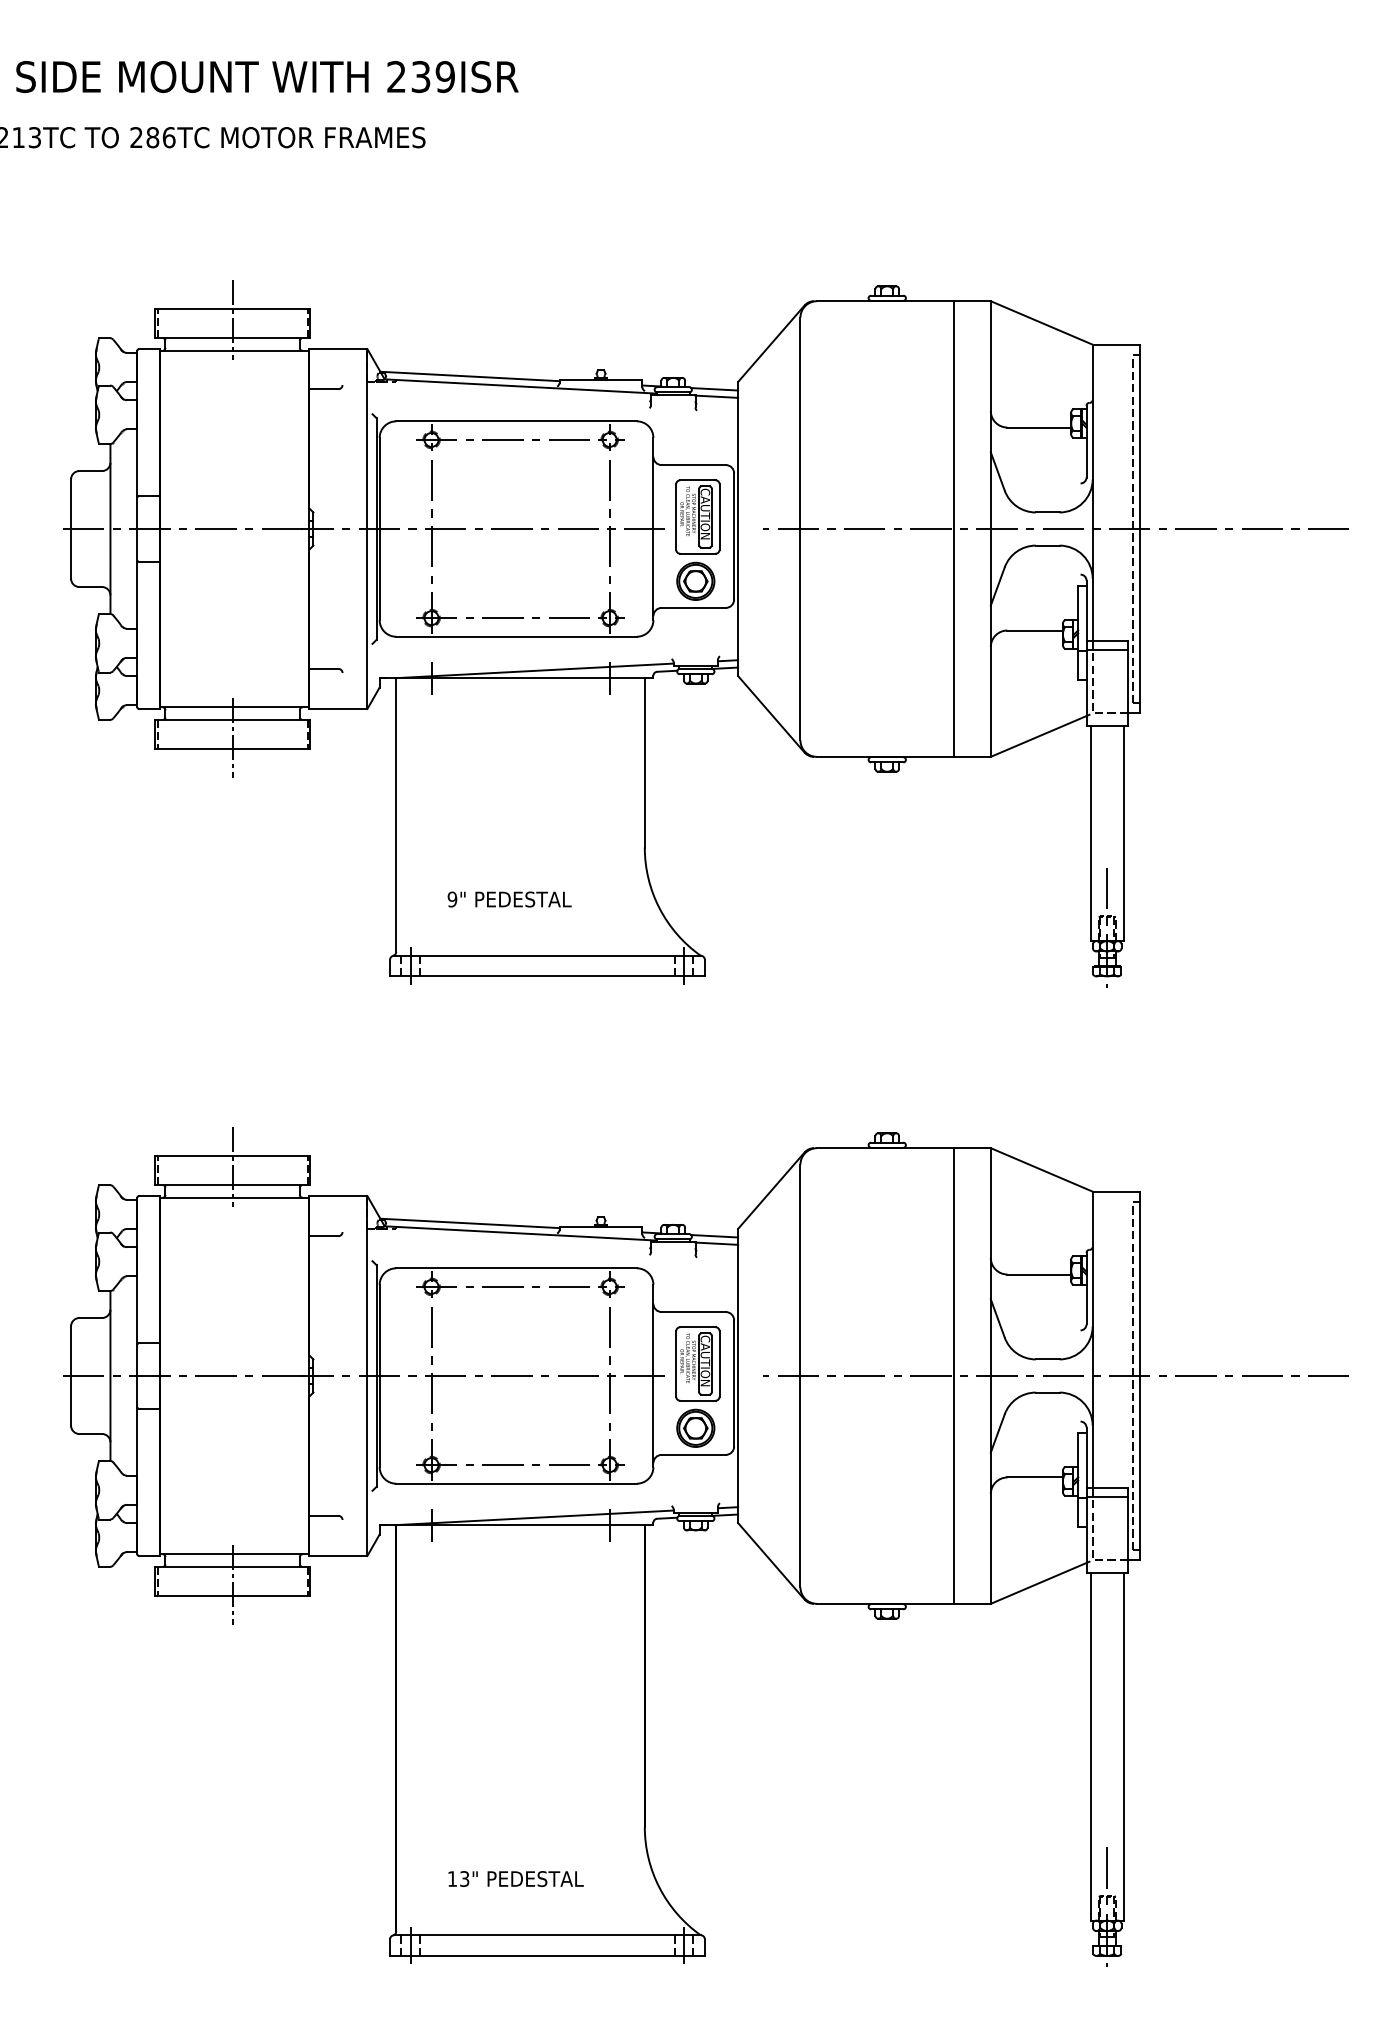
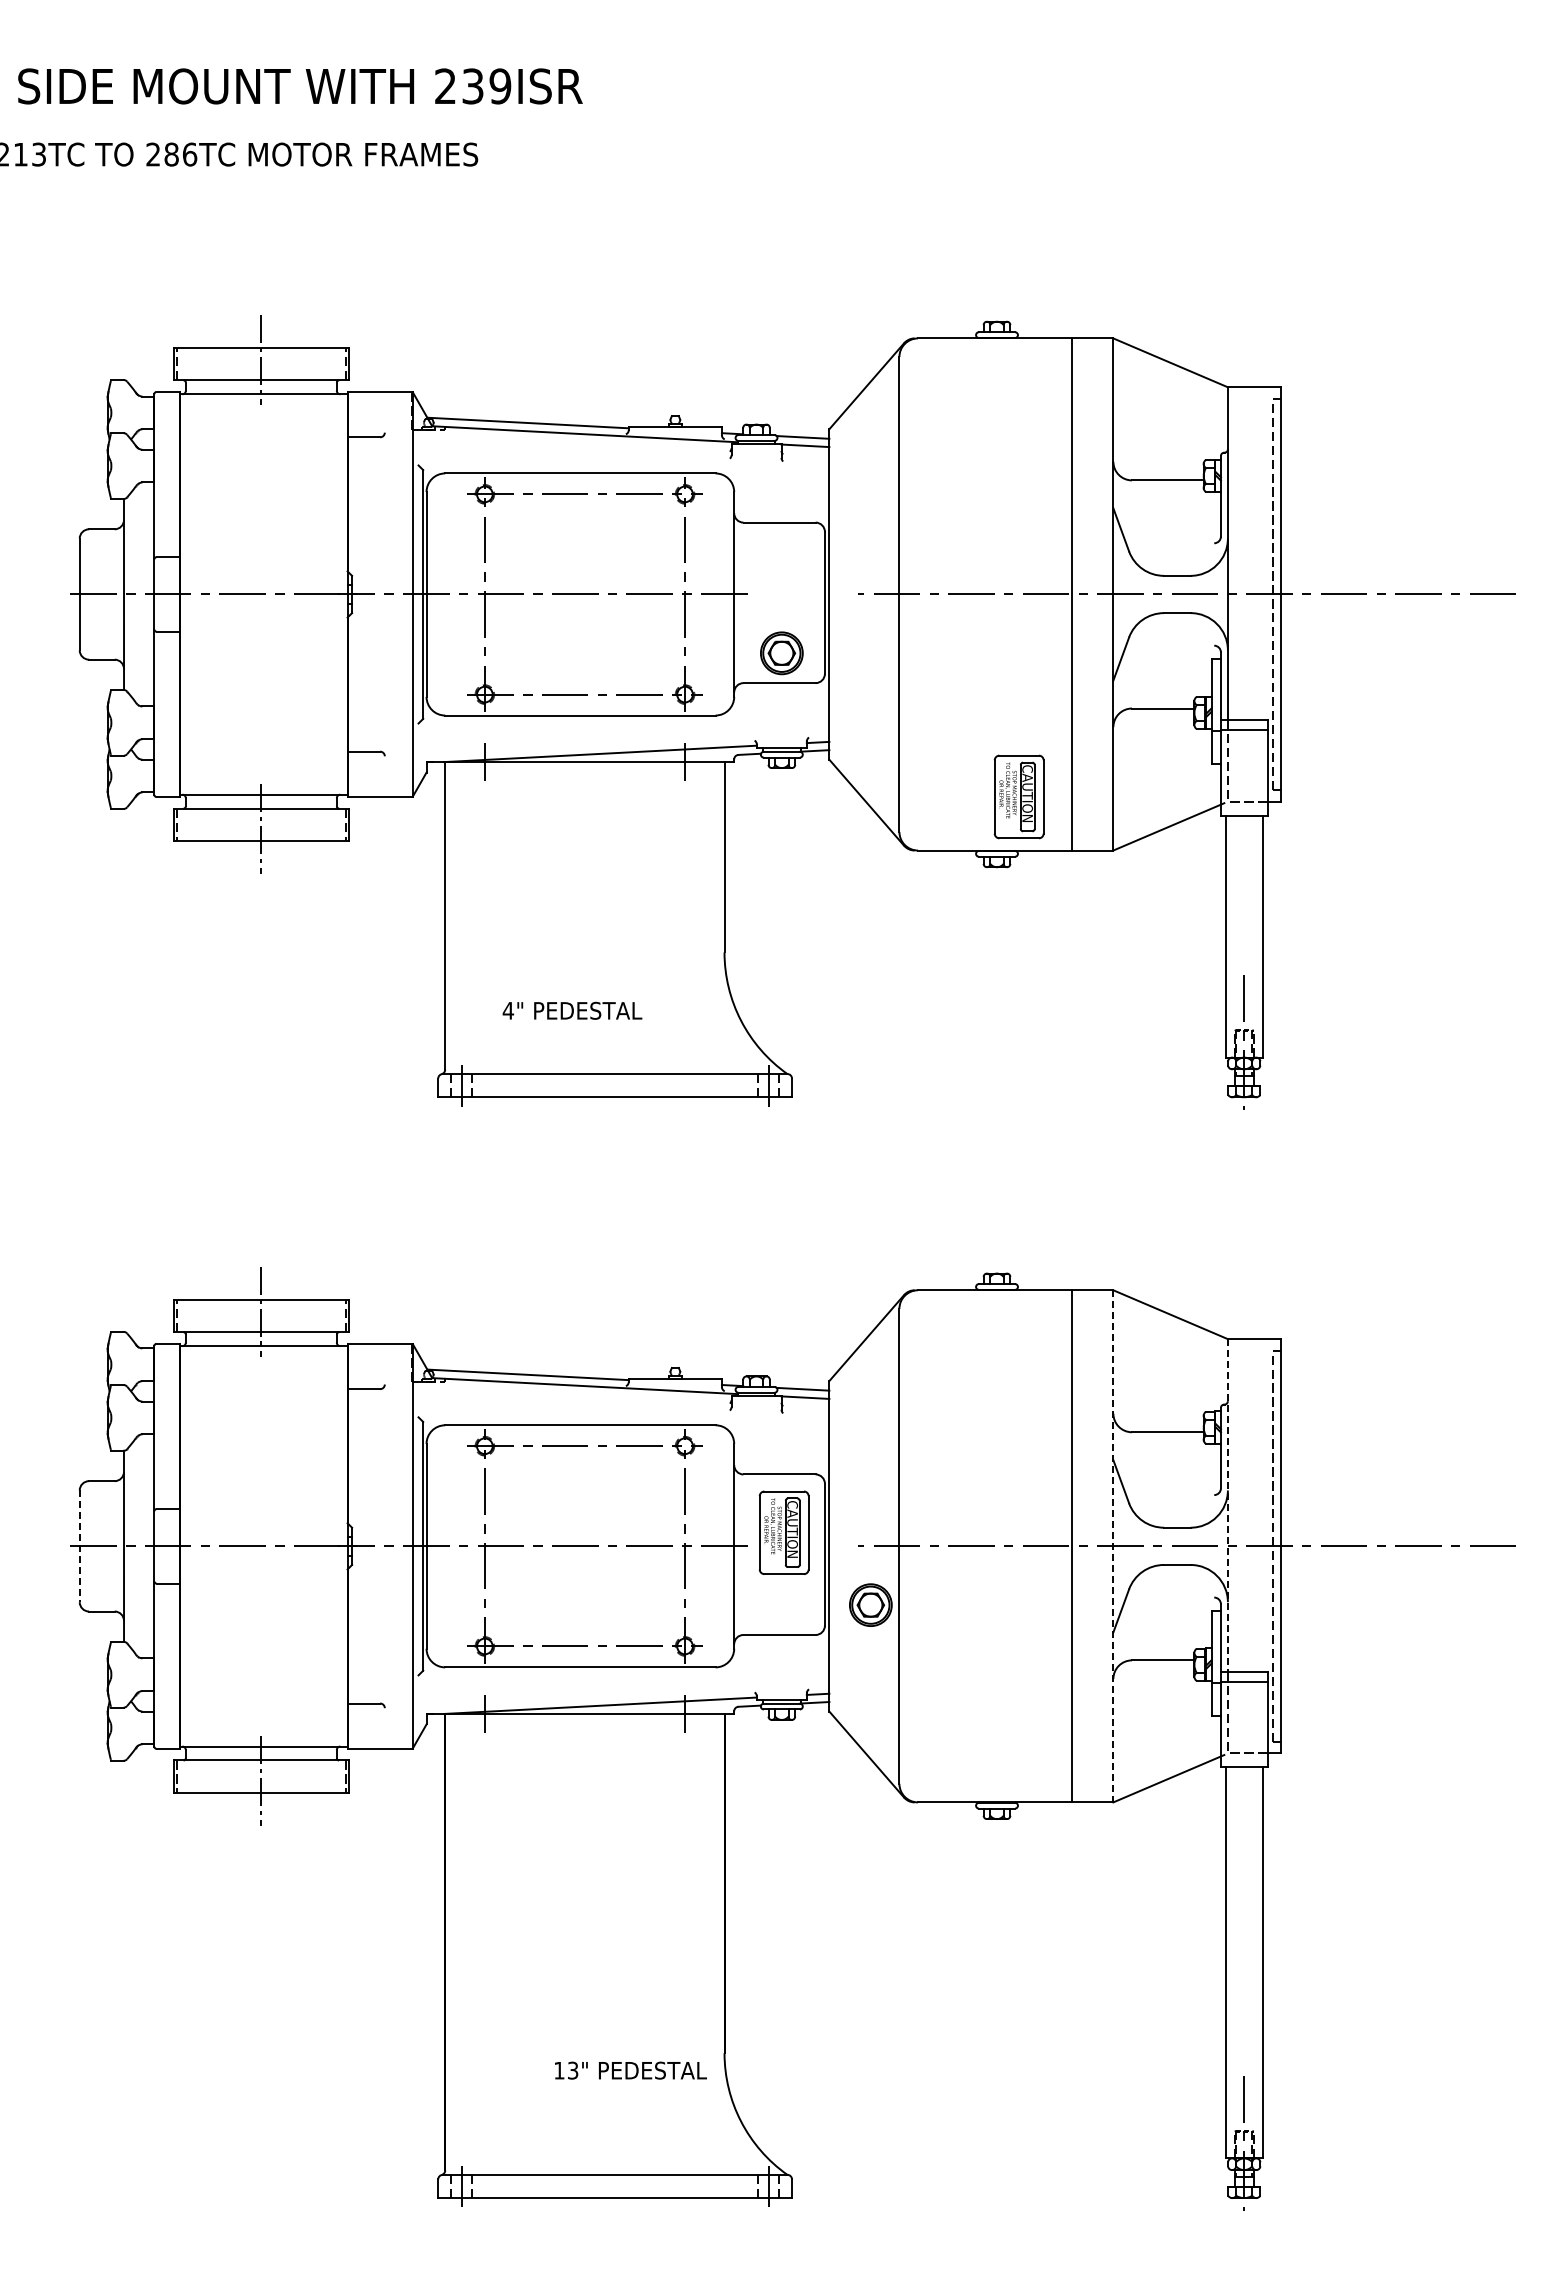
part: (697, 516) -> (1018, 796), moved
text: (452, 899) -> (508, 1010), 9" -> 4"
line: (1092, 1339) -> (1227, 1505), solid -> dashed
line: (70, 1376) -> (79, 1546), solid -> dashed
line: (990, 1376) -> (1113, 1546), solid -> dashed
part: (695, 1427) -> (870, 1604), moved
text: (515, 1878) -> (630, 2070), moved

